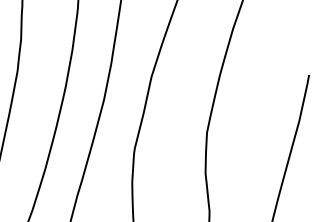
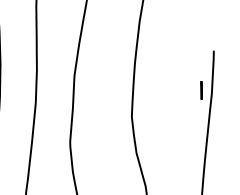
line: (288, 116) -> (201, 90), added

